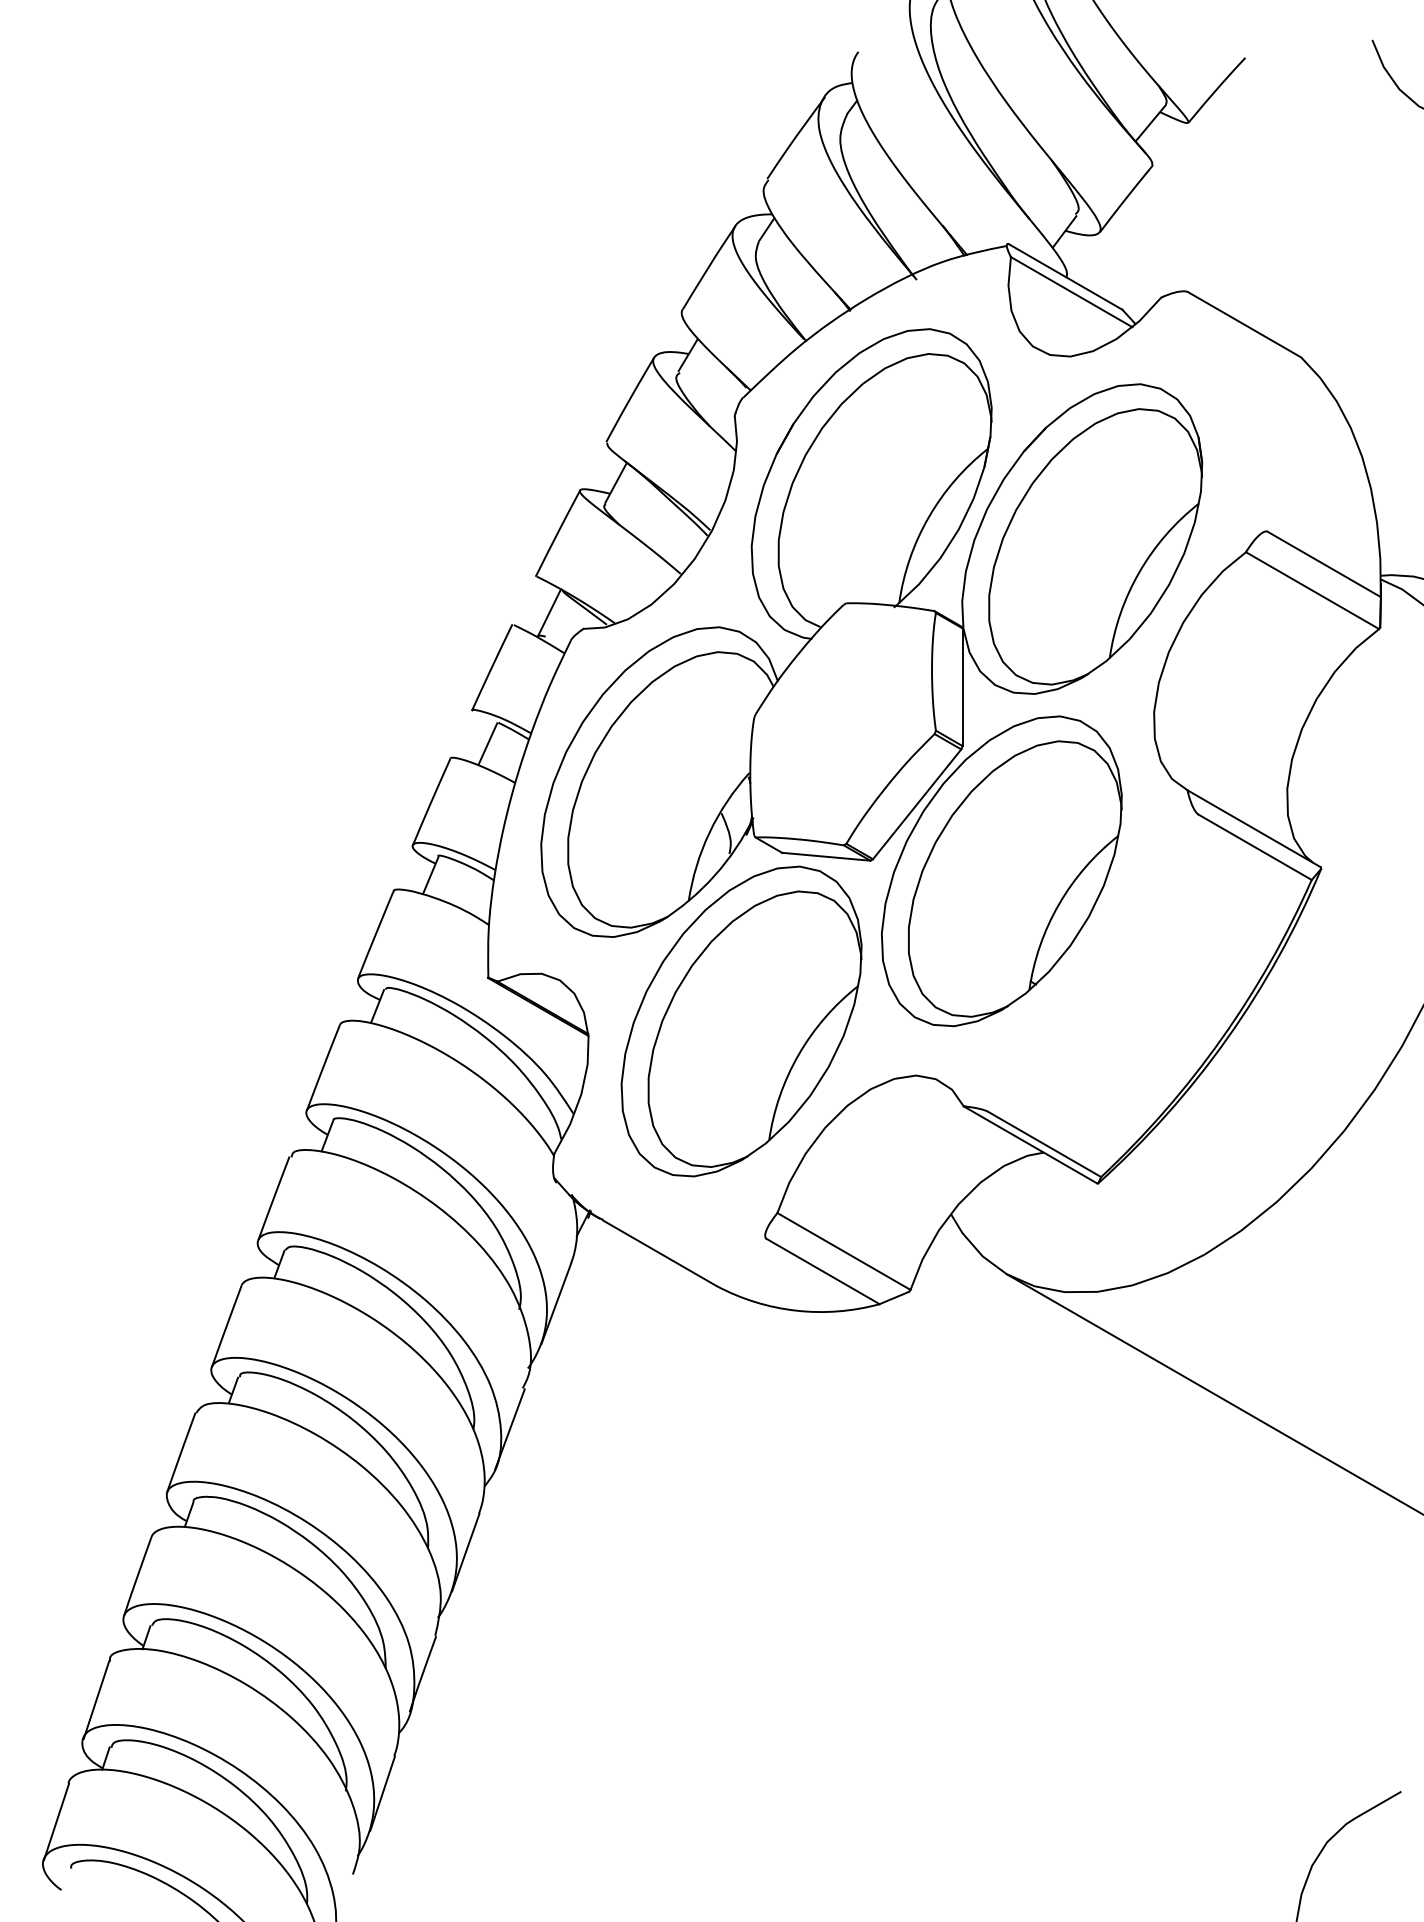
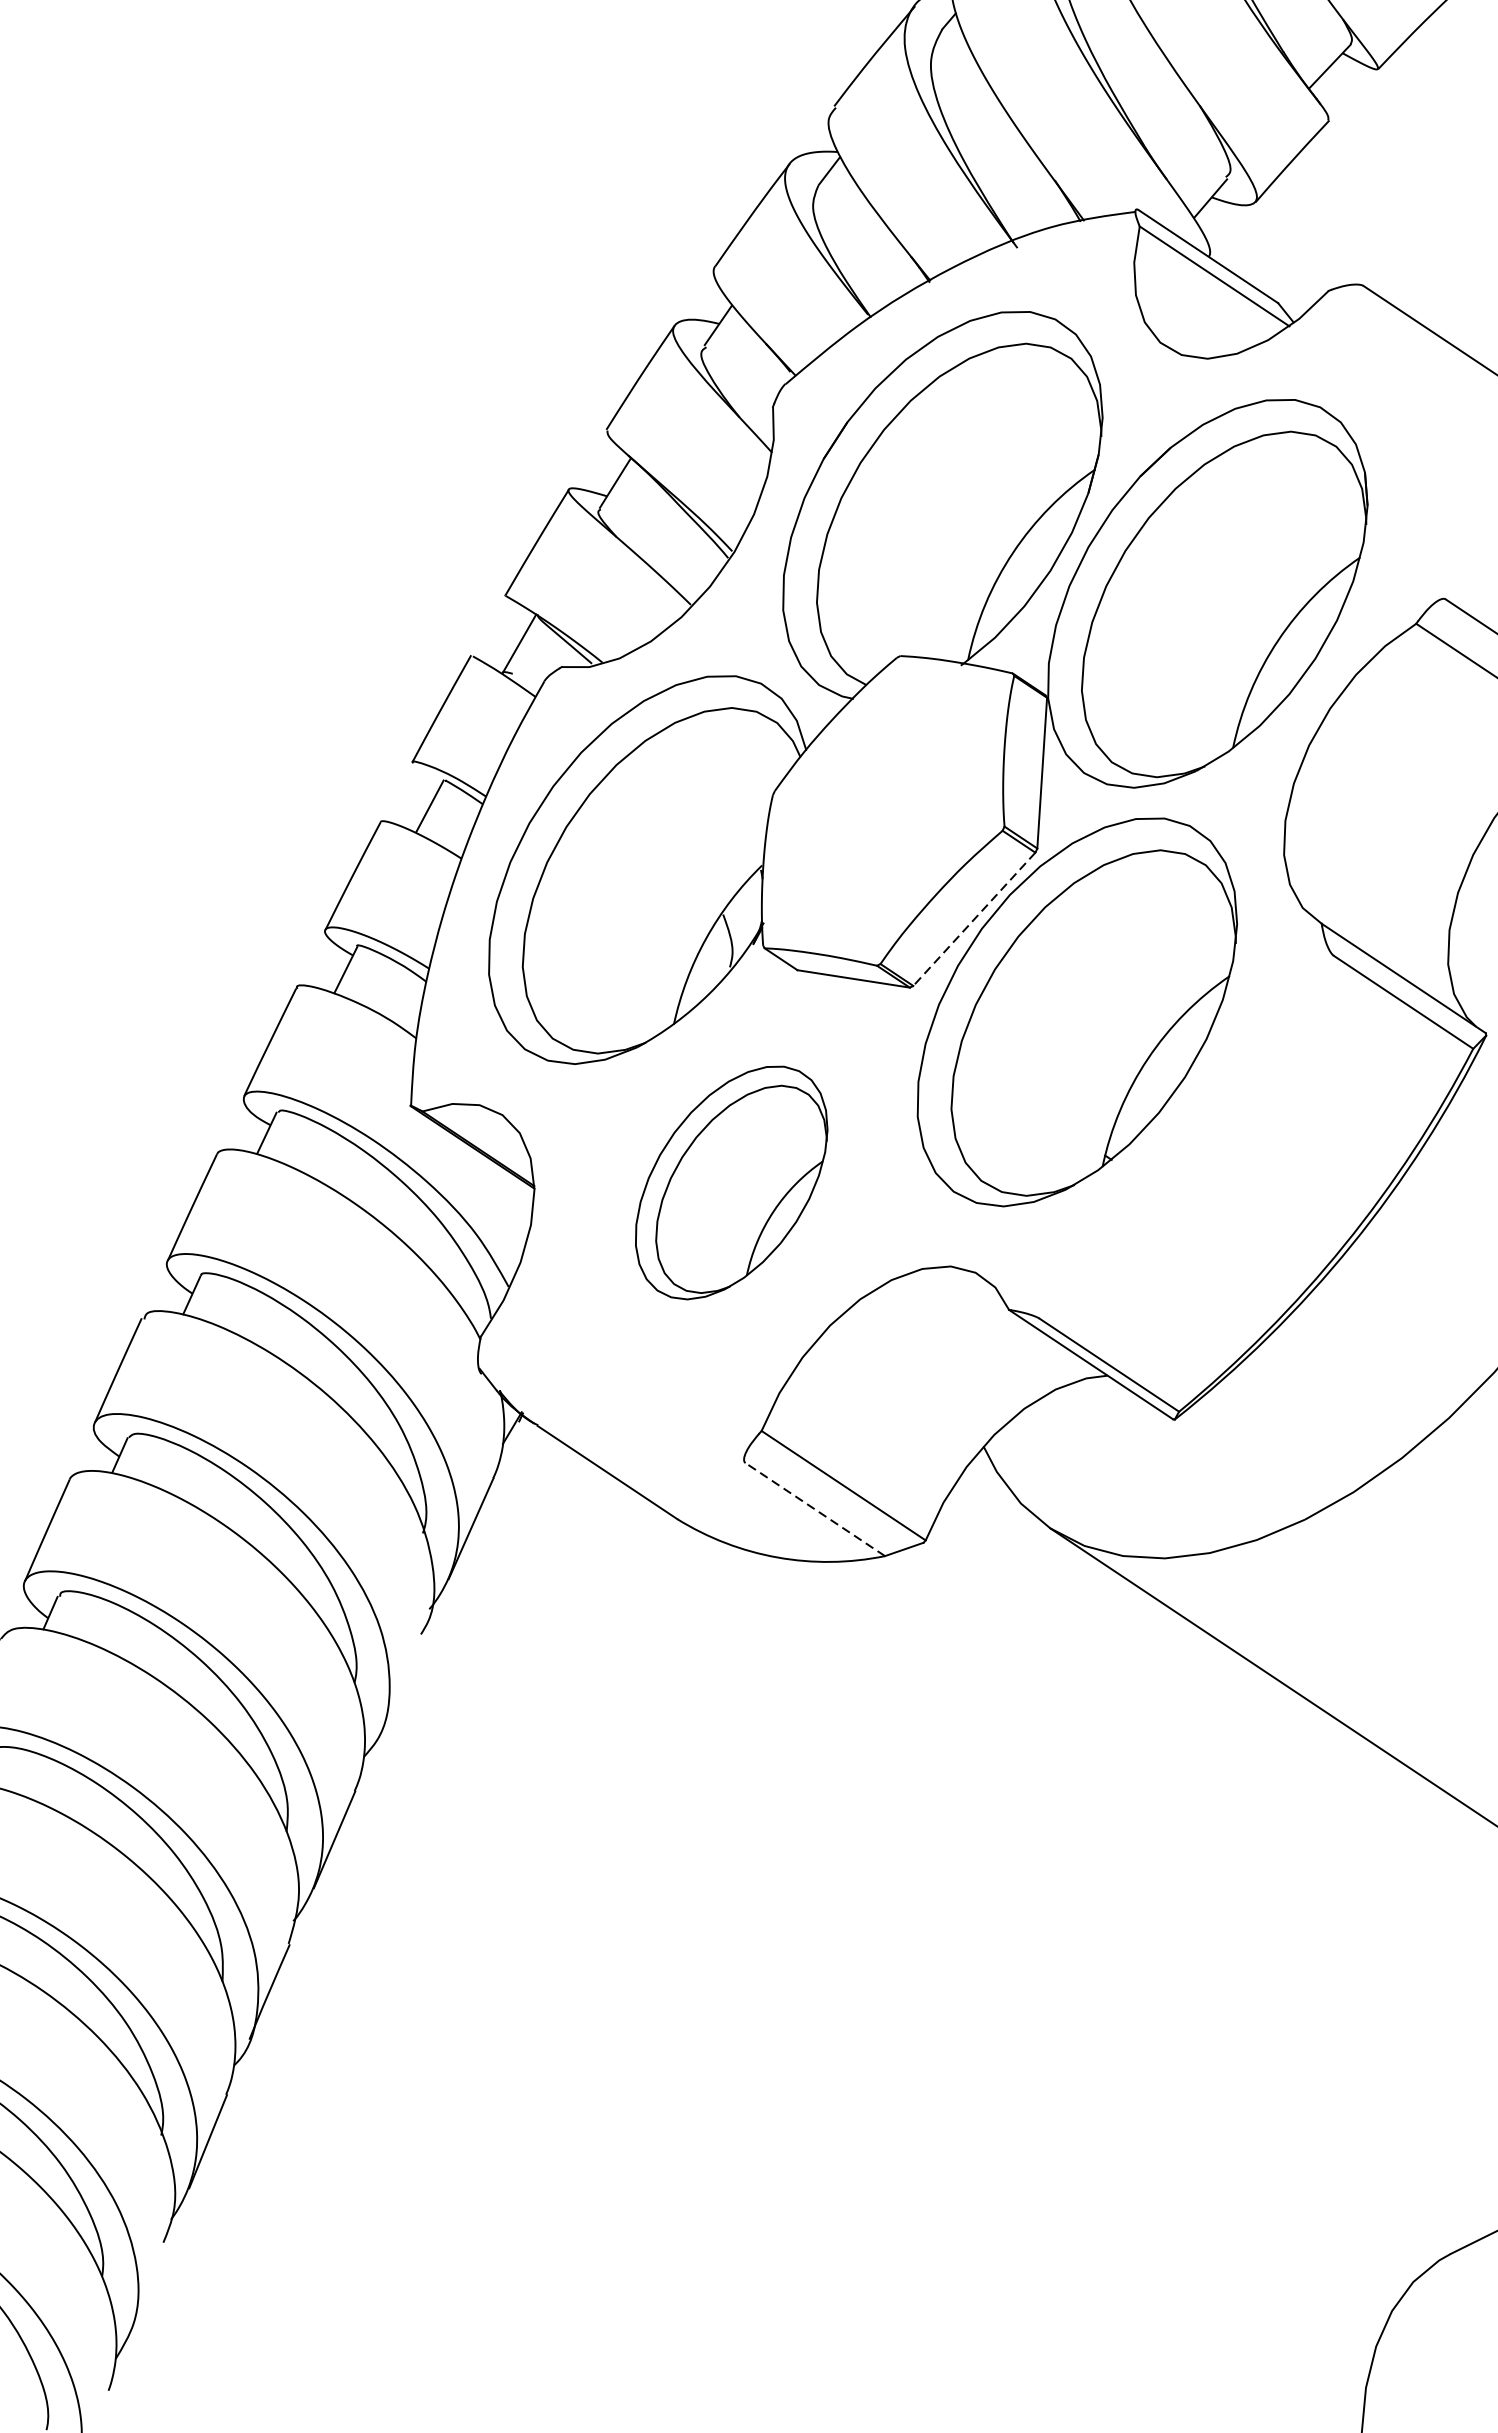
line: (916, 804) -> (973, 919), solid -> dashed
part: (741, 1021) -> (731, 1182), size x0.6
line: (822, 1271) -> (814, 1509), solid -> dashed
line: (509, 1429) -> (400, 1685), removed

